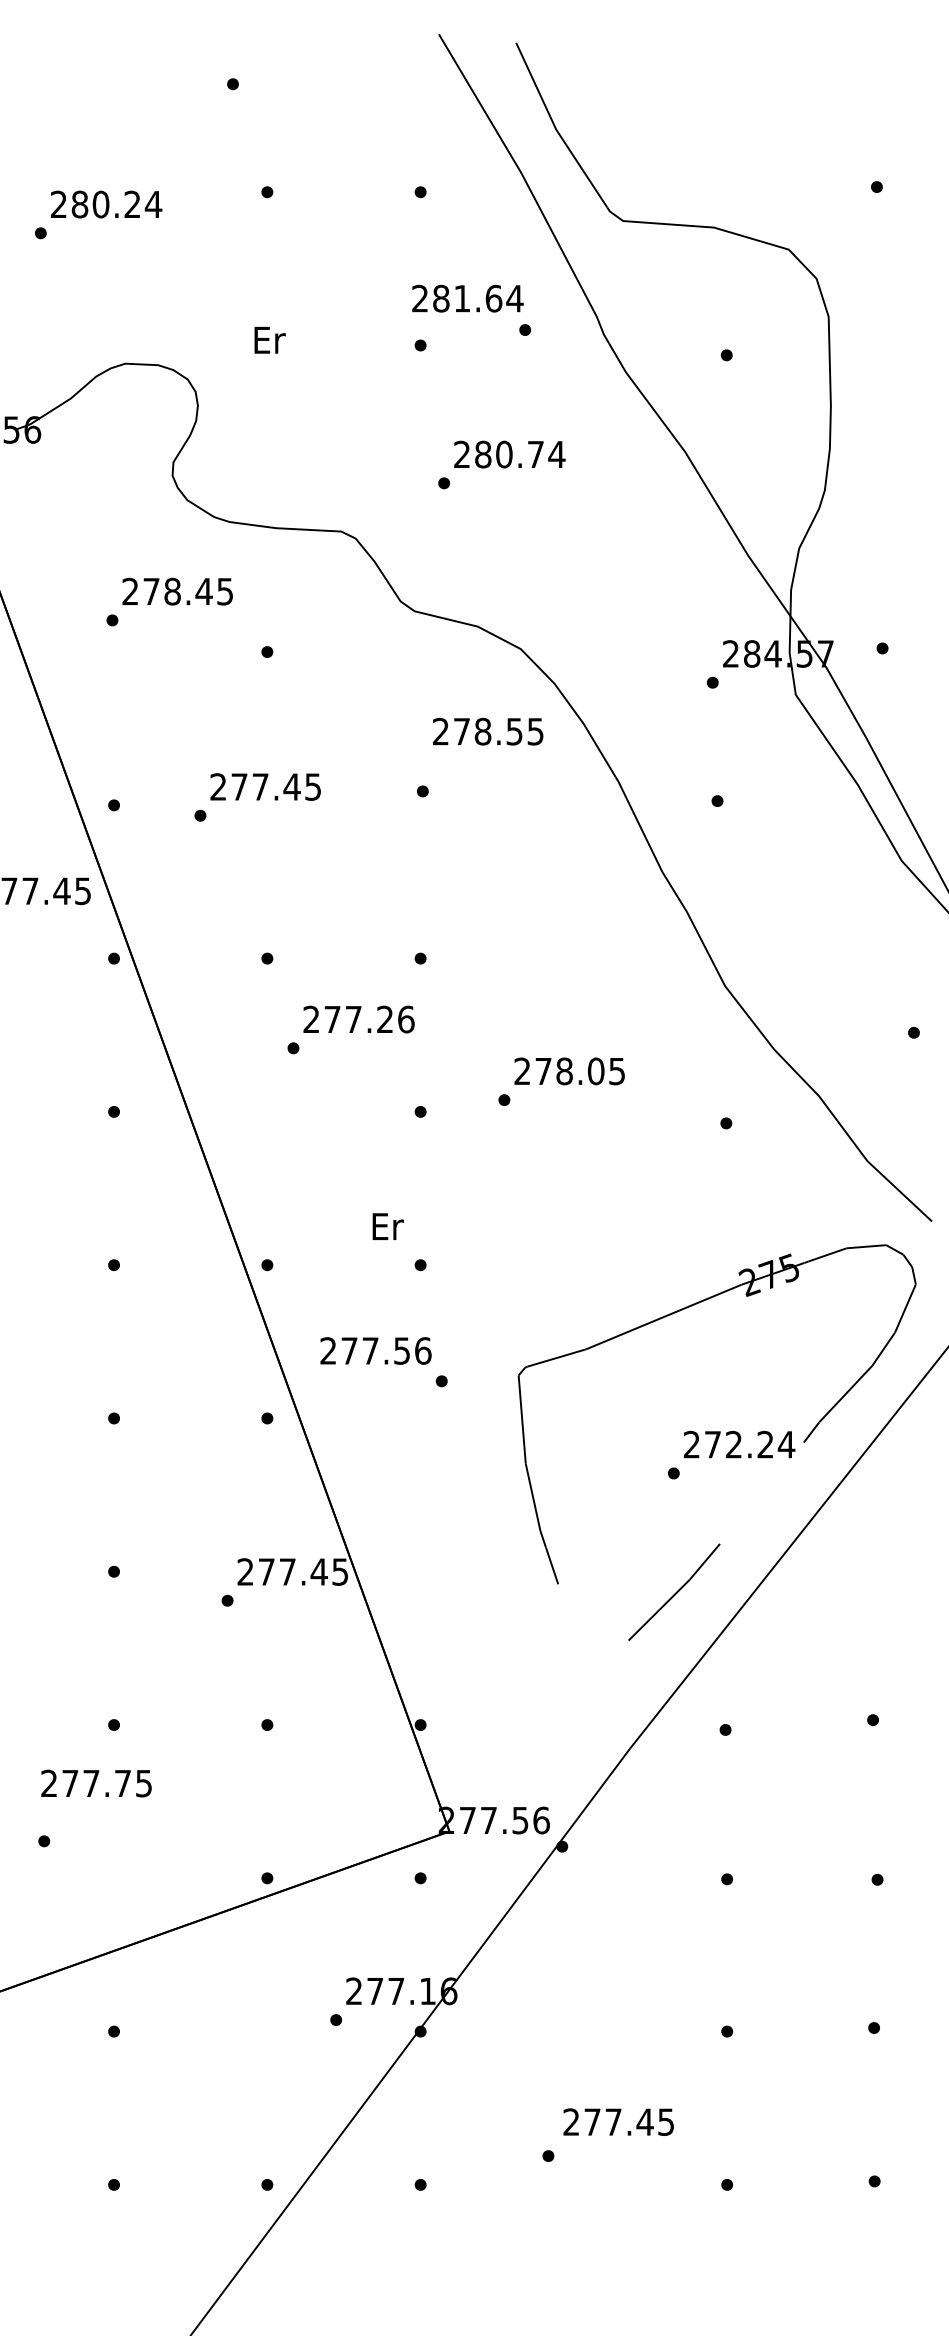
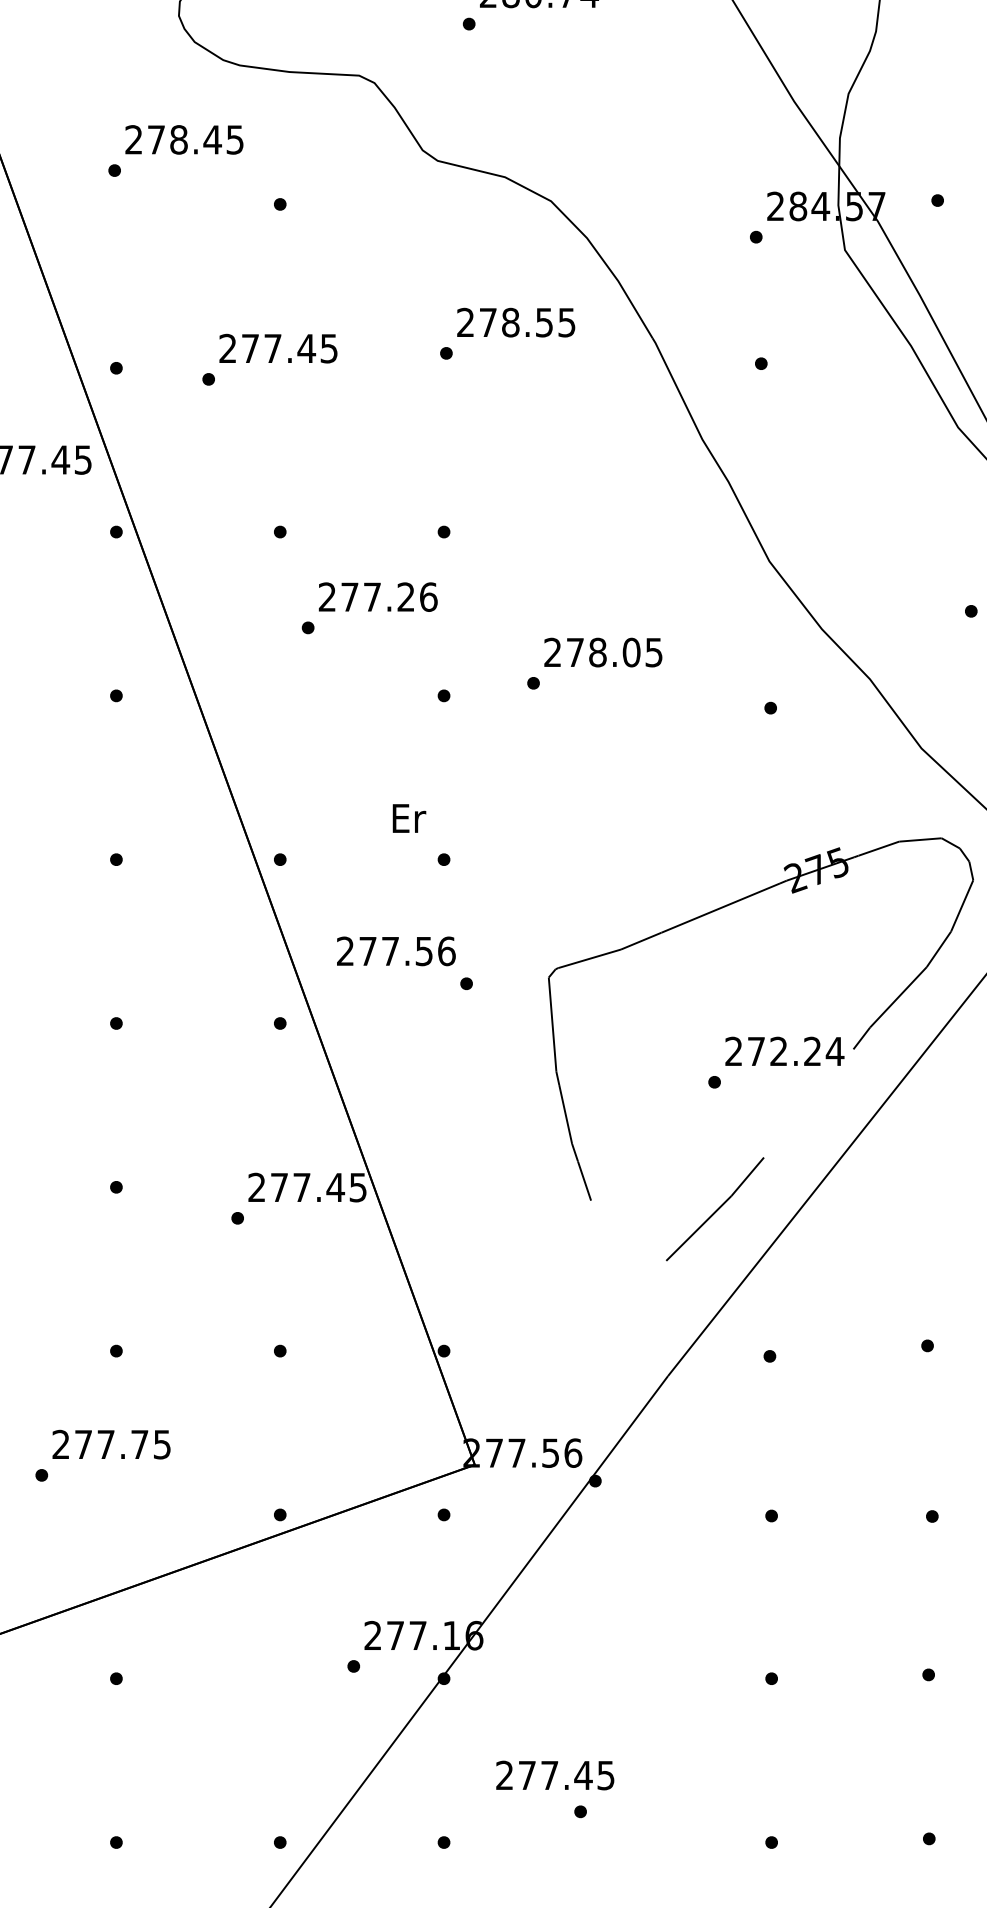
text: (488, 731) -> (516, 322), moved
text: (96, 1783) -> (111, 1444), moved
text: (618, 2121) -> (555, 1774), moved

